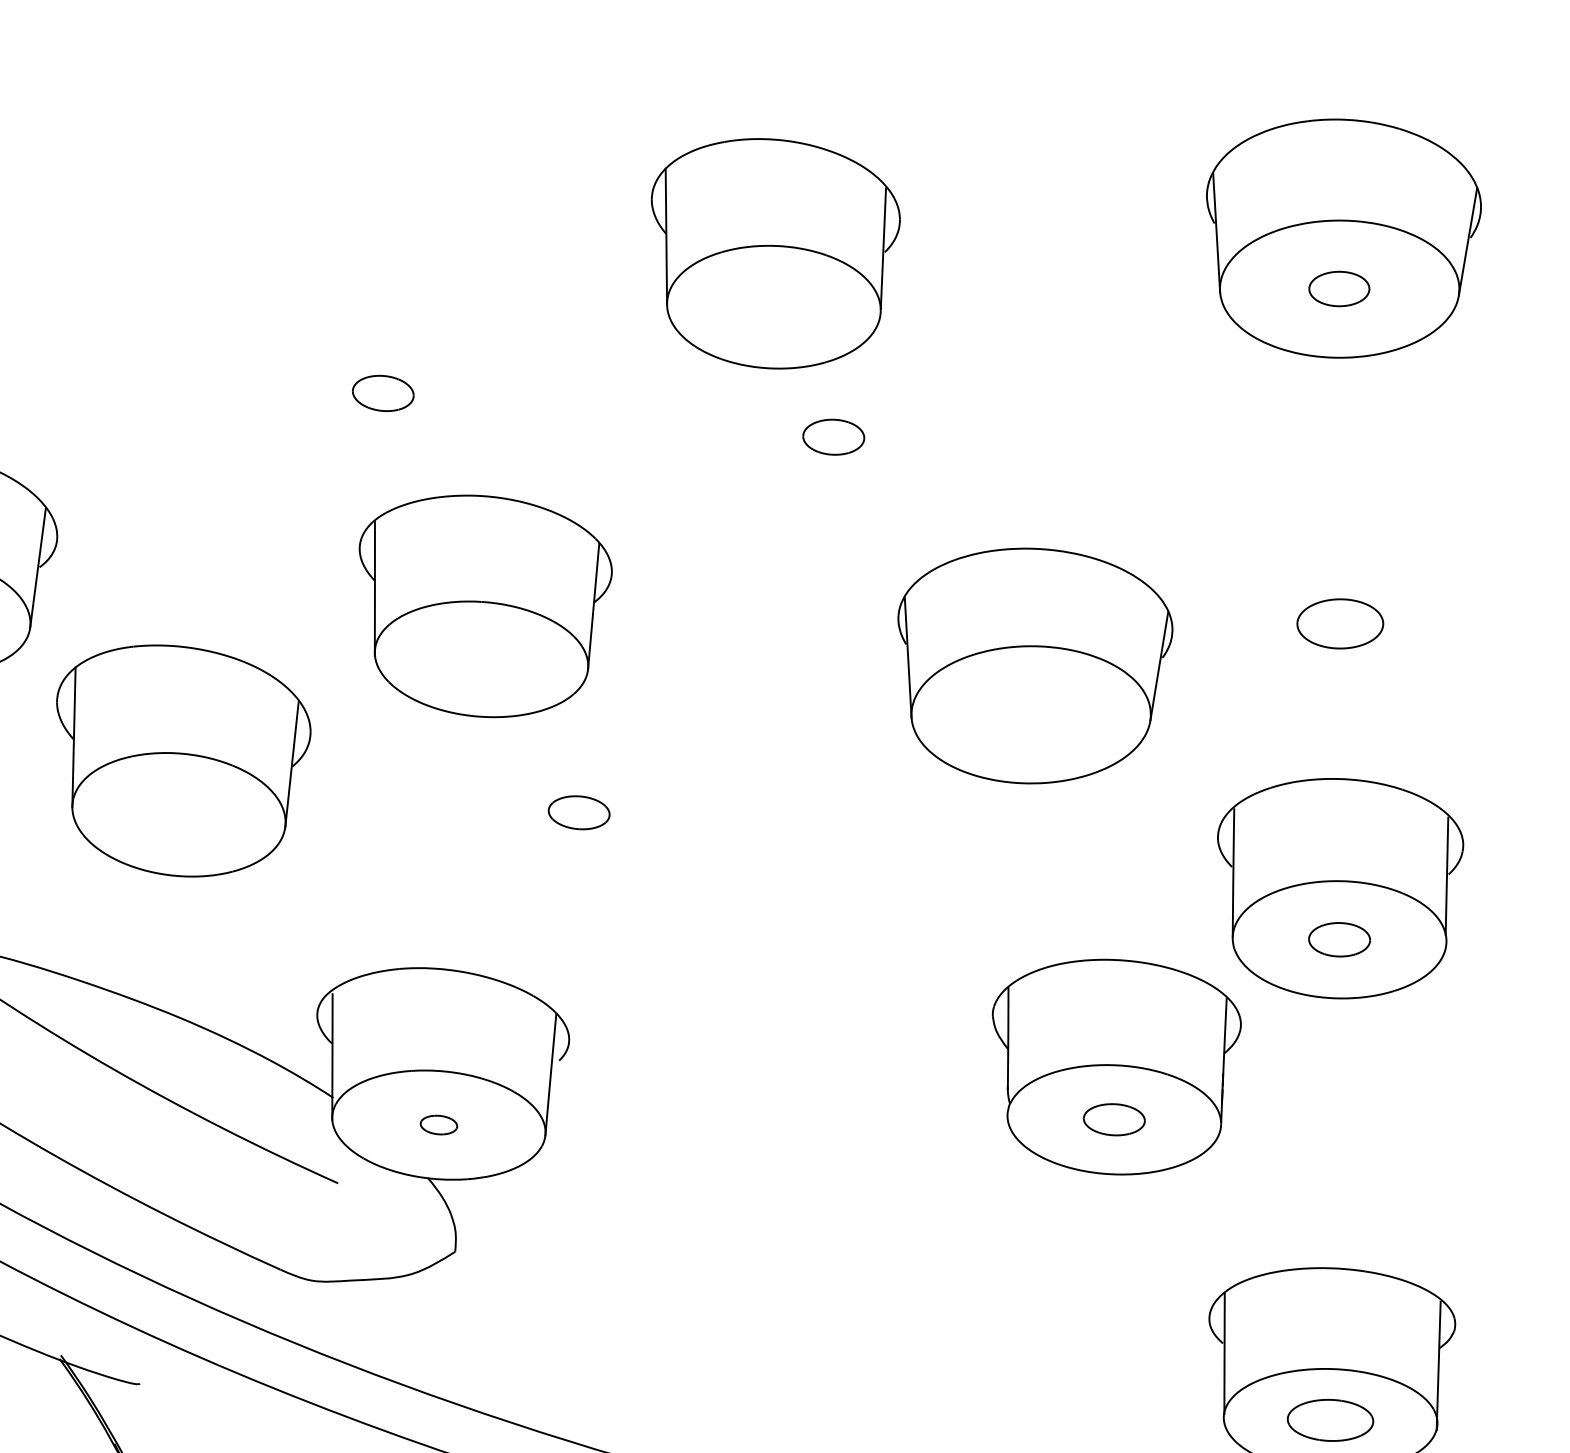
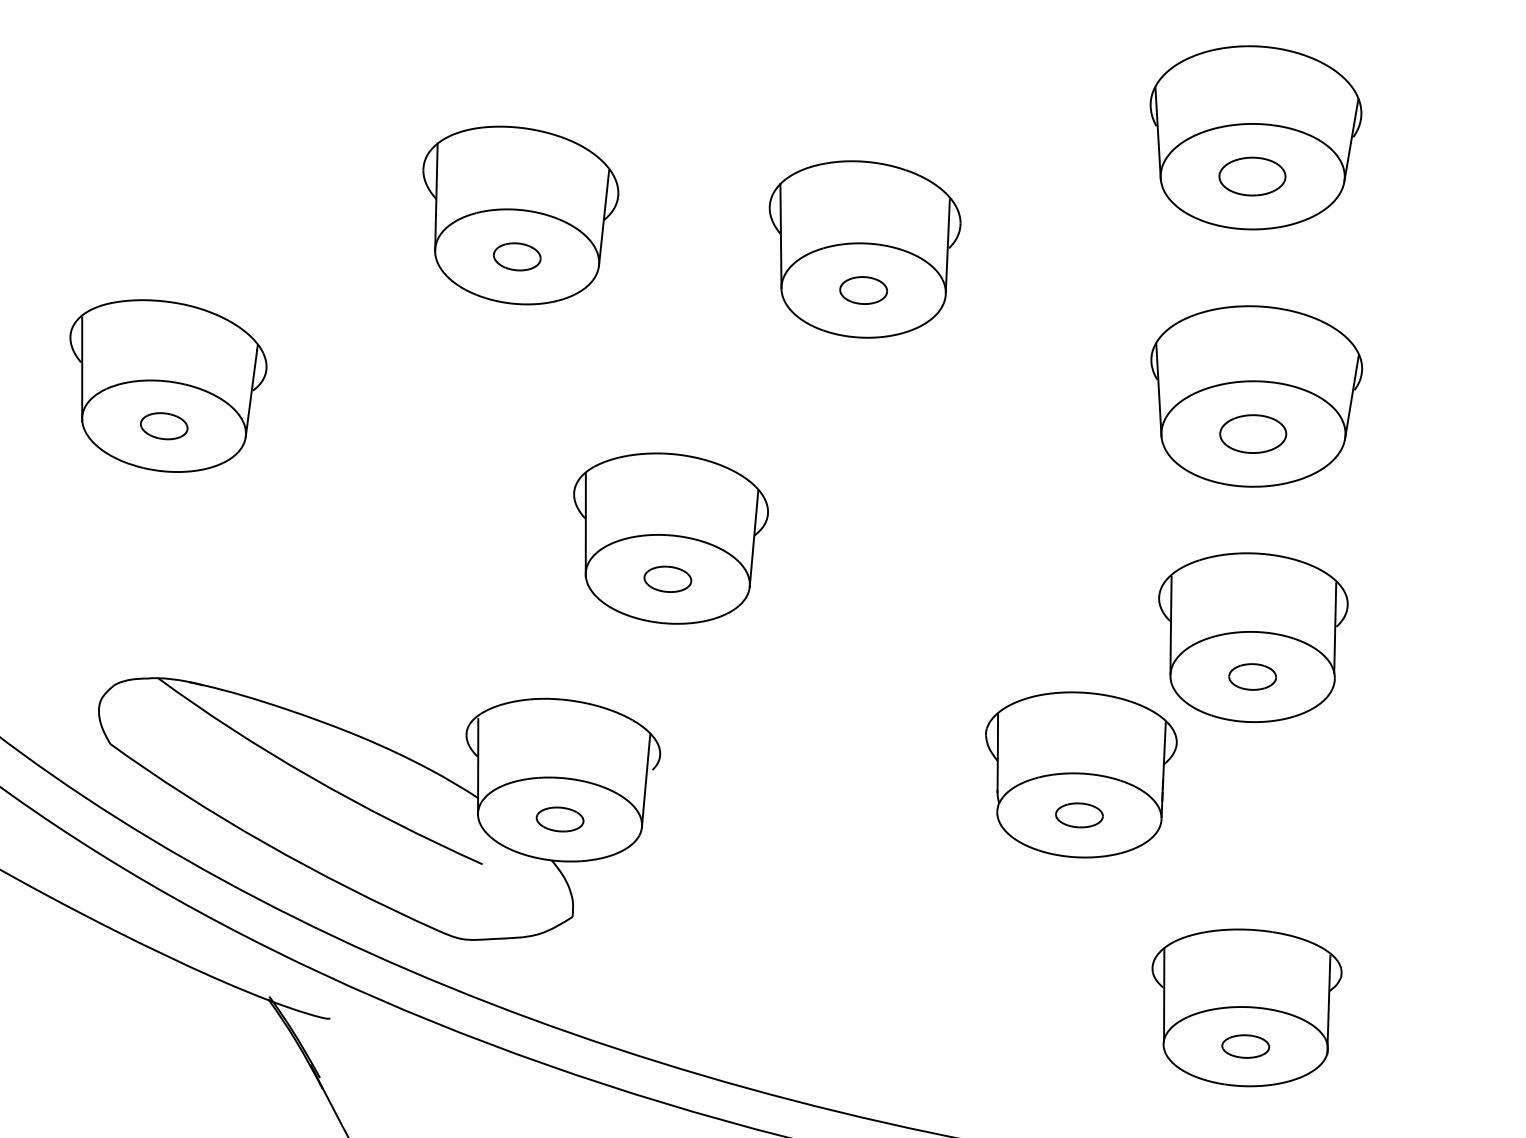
part: (775, 253) -> (864, 249), moved
part: (1339, 288) -> (1252, 176), size x1.43
part: (485, 606) -> (670, 538), moved
part: (1035, 666) -> (1256, 396), moved
part: (183, 760) -> (520, 215), moved
part: (438, 1125) -> (559, 819), size x1.67
part: (1330, 1420) -> (1245, 1046), size x0.71

